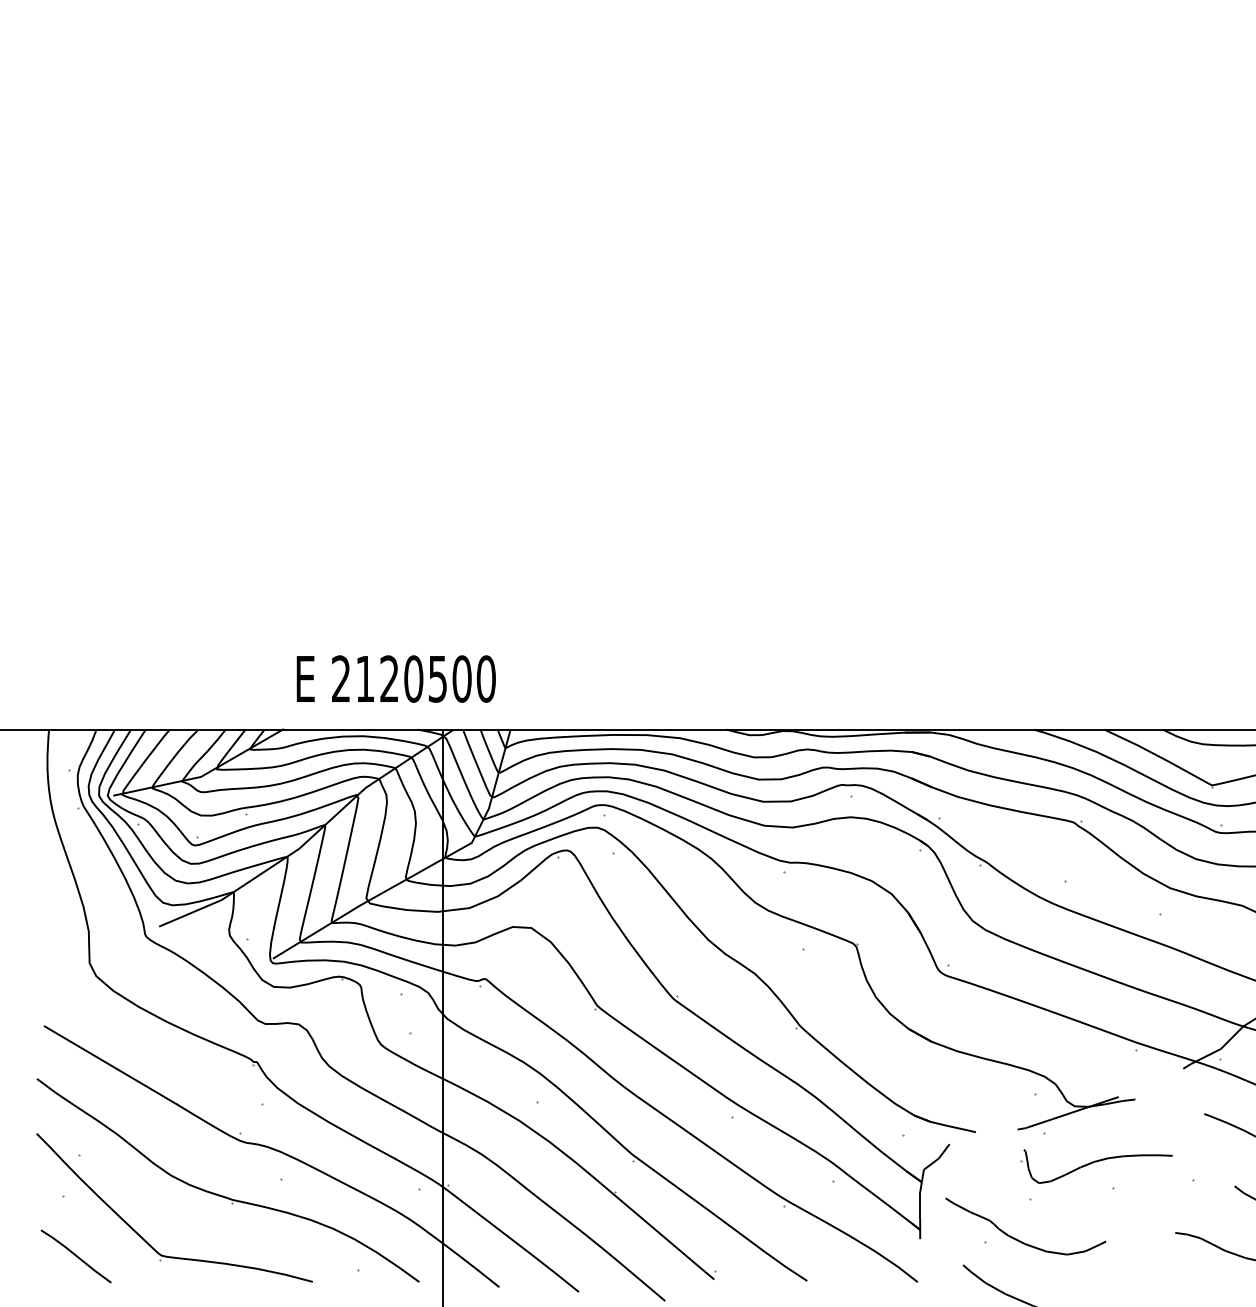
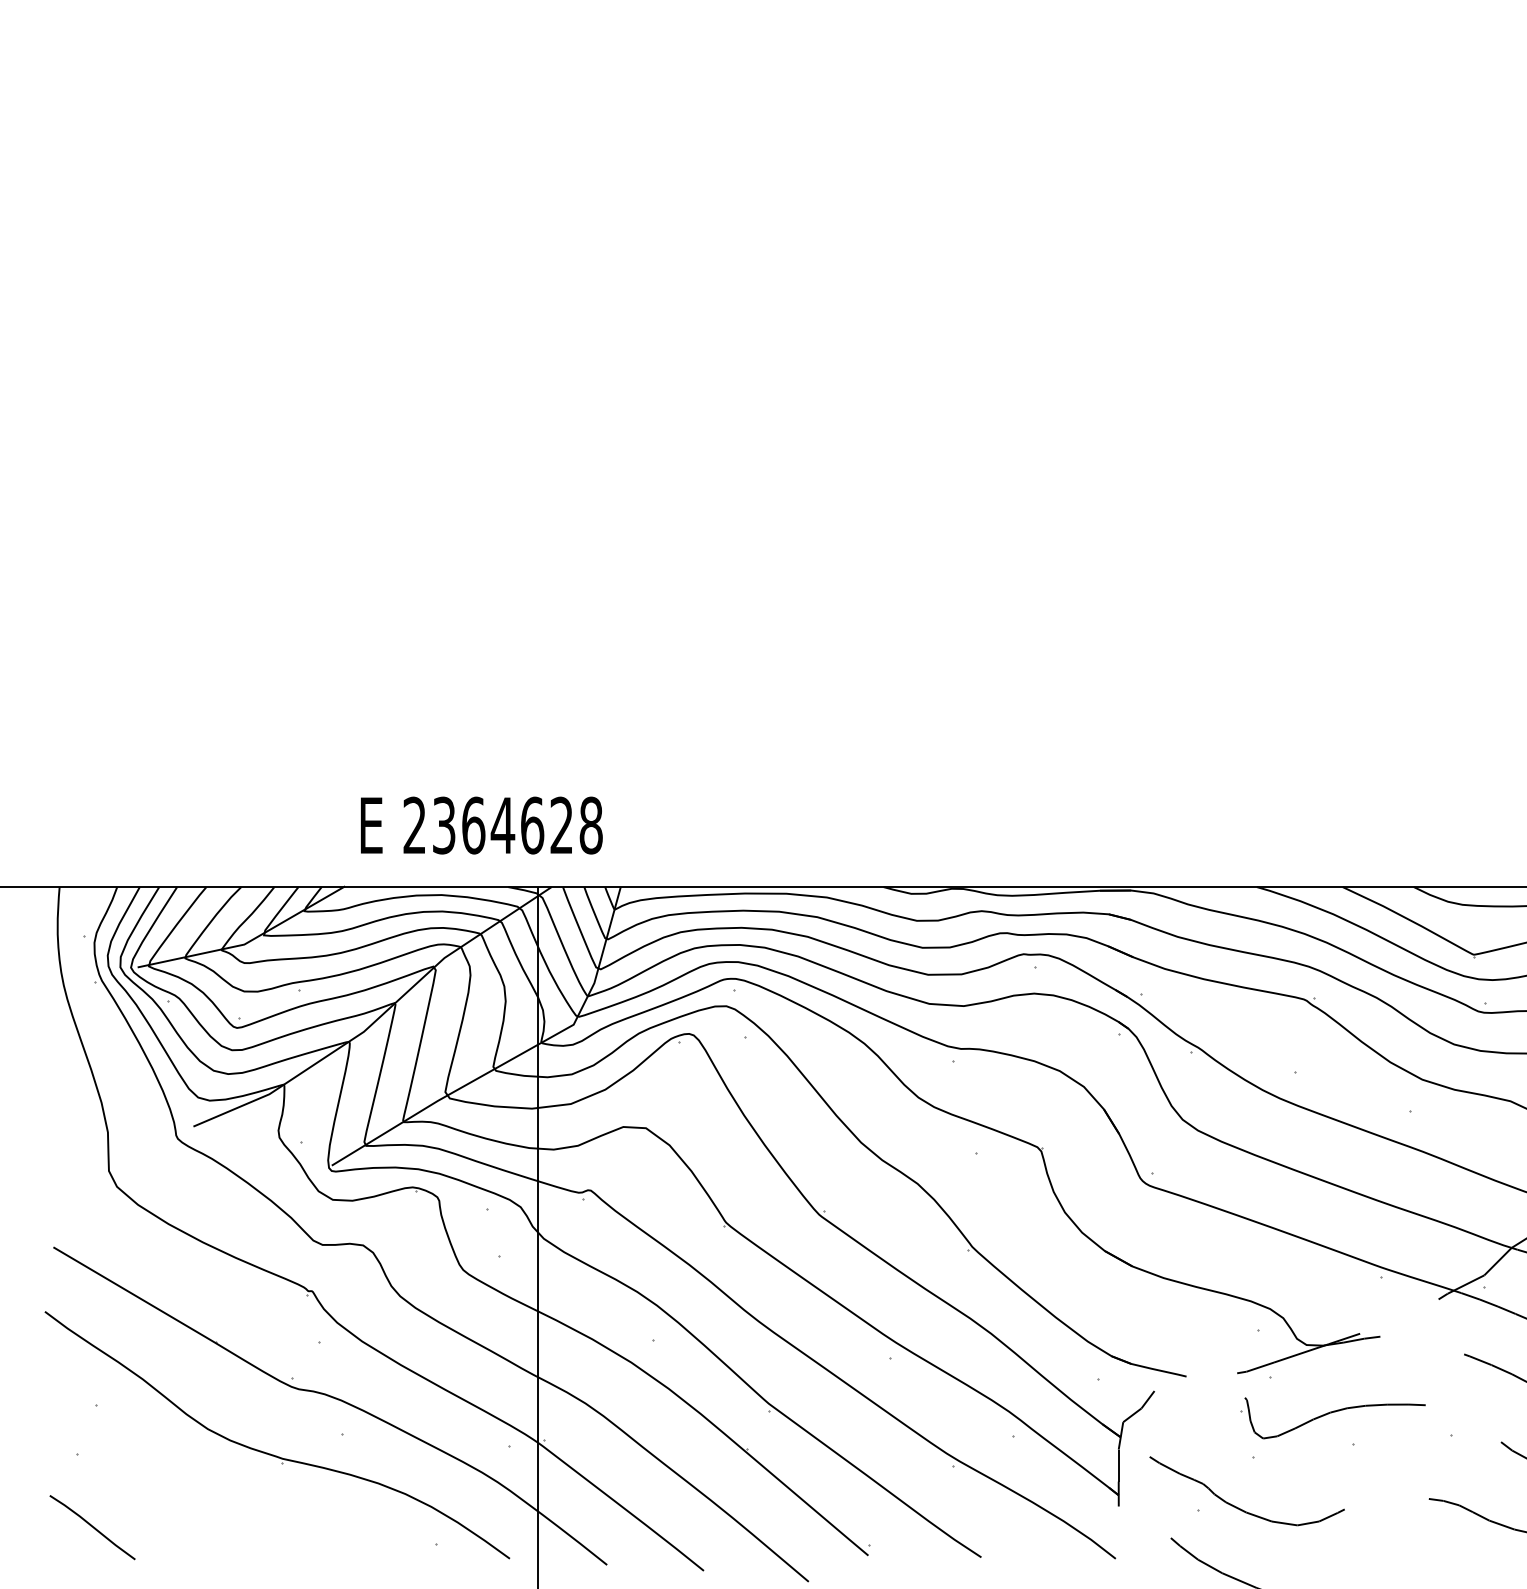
text: (425, 678) -> (517, 825), 2120500 -> 2364628
part: (143, 1238) -> (174, 1505), removed

